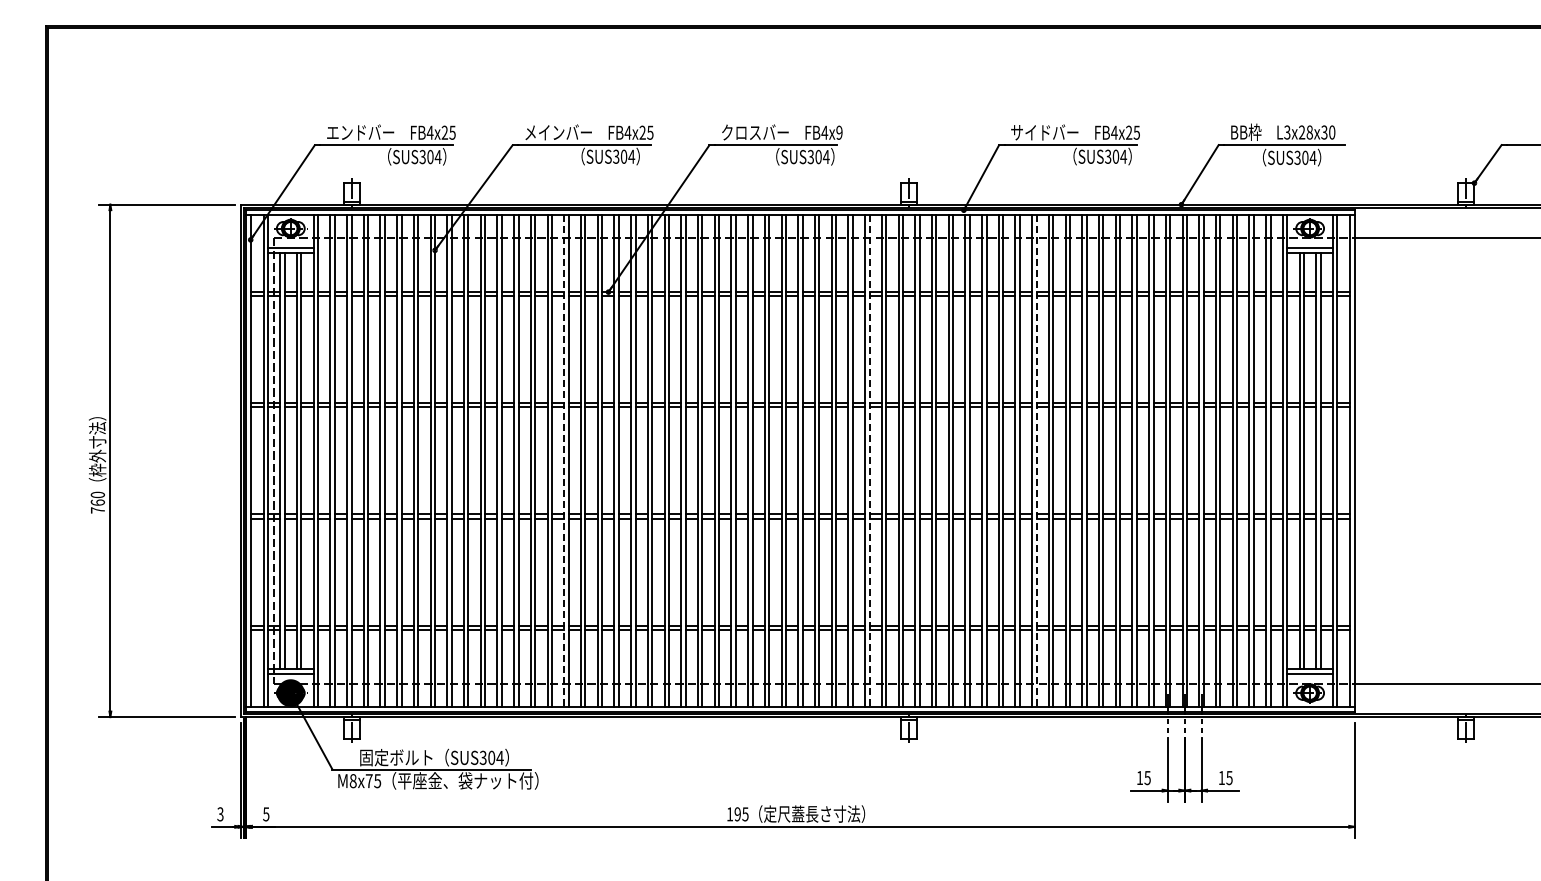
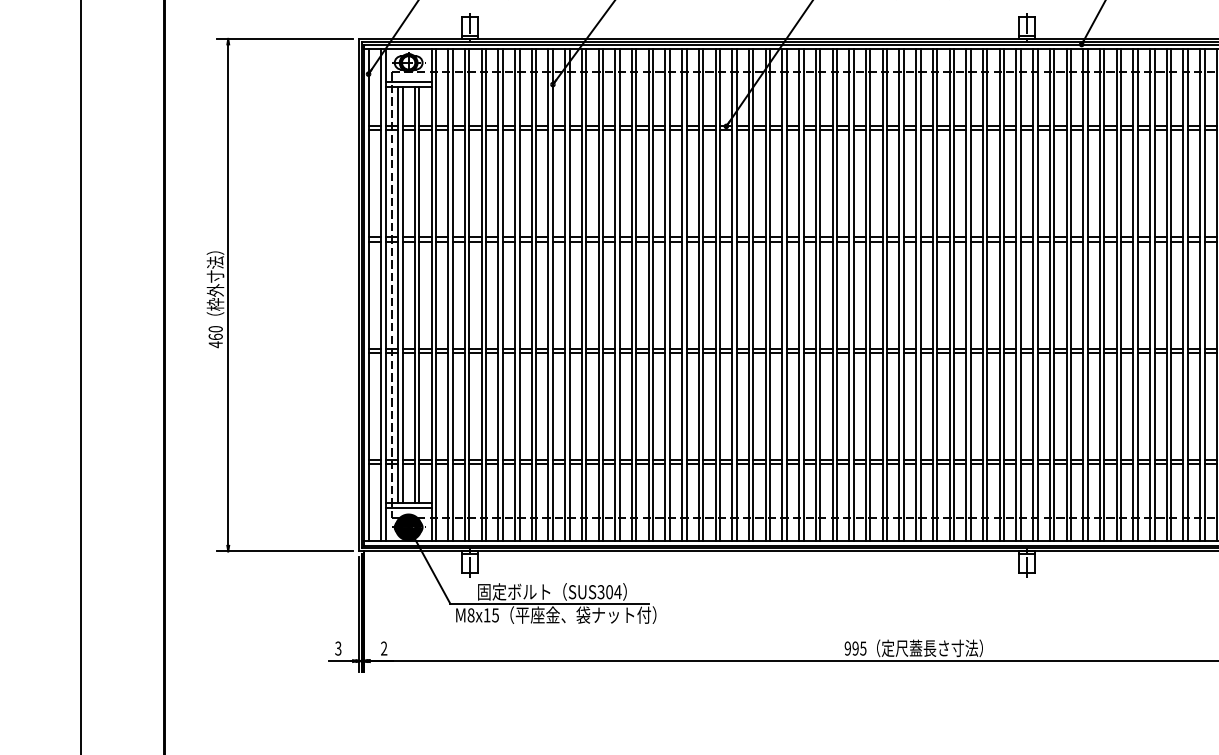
line: (564, 461) -> (682, 295), dashed -> solid
line: (869, 461) -> (987, 295), dashed -> solid
line: (1036, 461) -> (1154, 295), dashed -> solid
text: (97, 510) -> (215, 344), 760 -> 460
text: (368, 781) -> (486, 615), M8x75 -> M8x15
text: (266, 814) -> (384, 648), 5 -> 2
text: (729, 814) -> (847, 648), 195 -> 995

